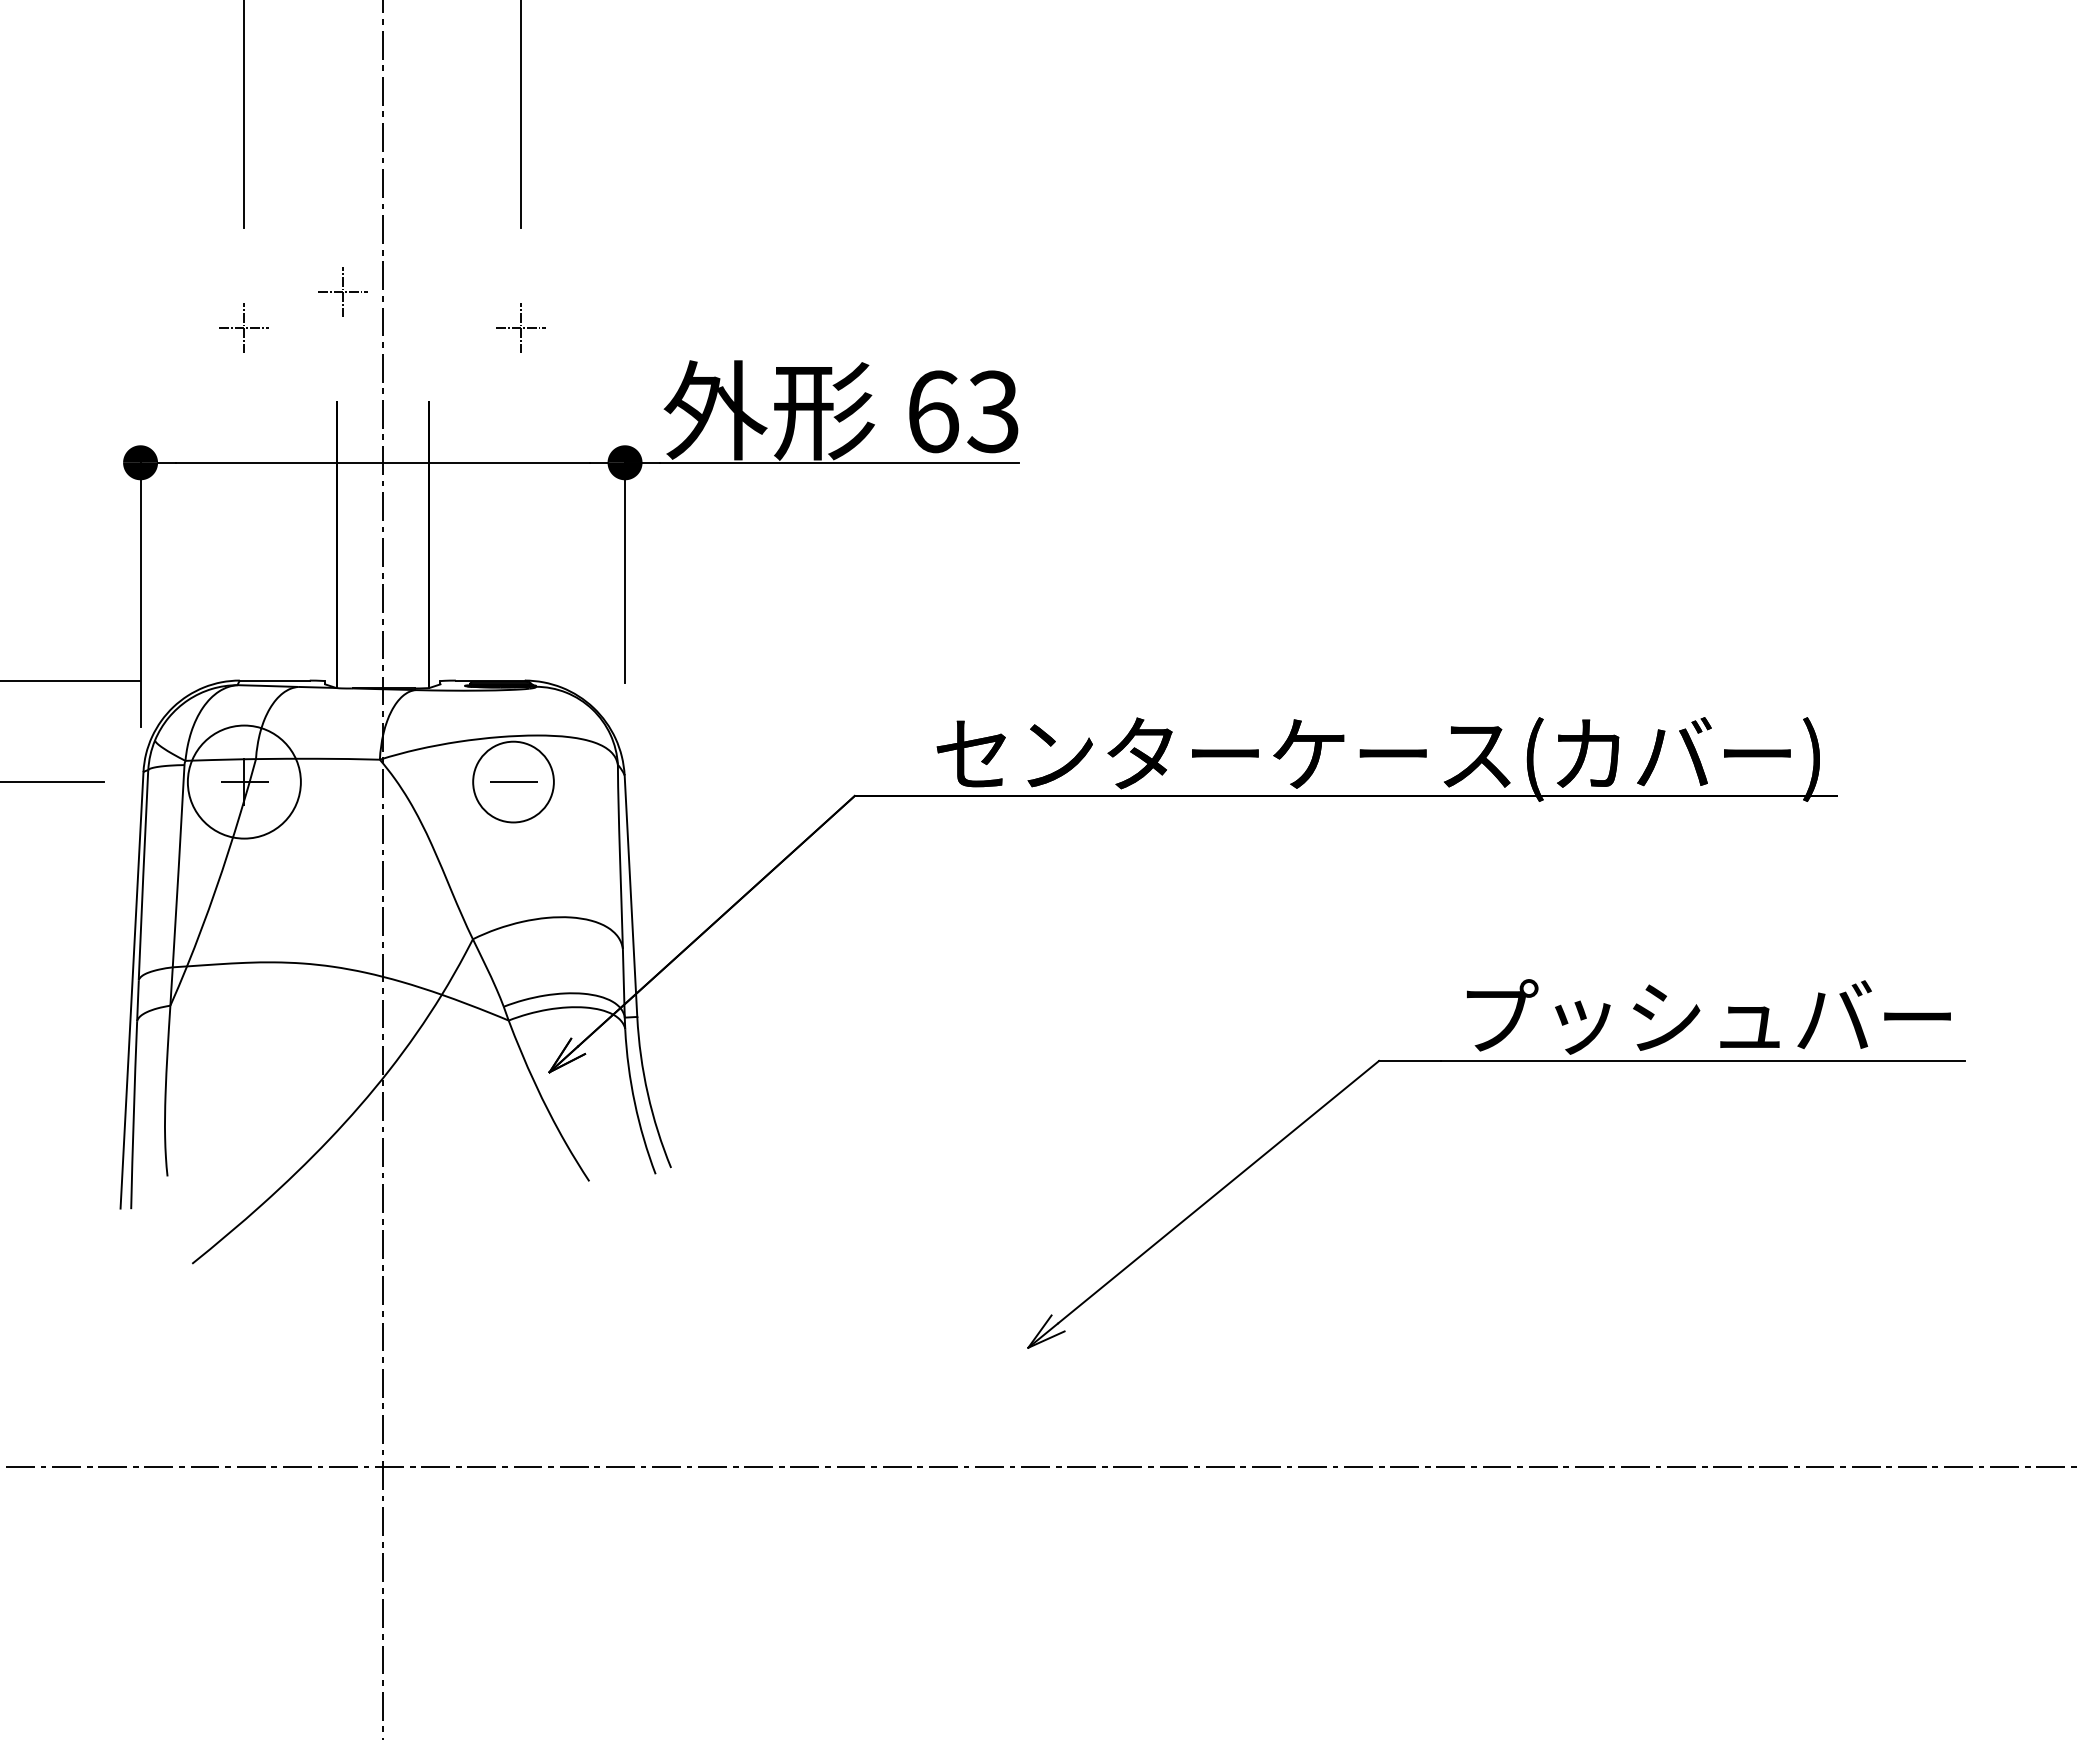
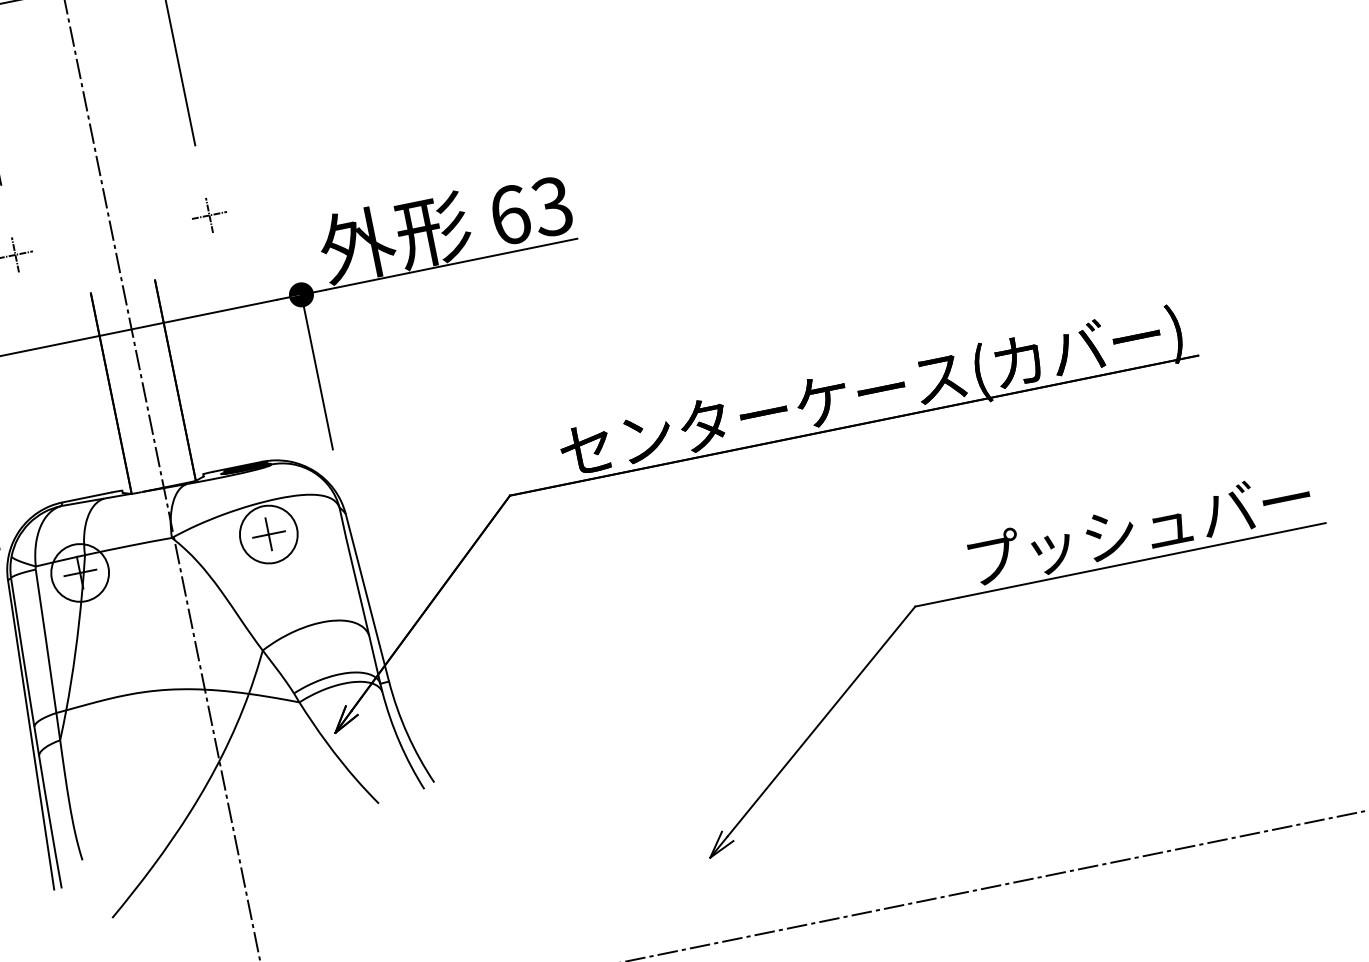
part: (342, 291) -> (78, 215), removed
circle: (244, 781) -> (80, 572), size x0.71
line: (513, 781) -> (268, 534), added

